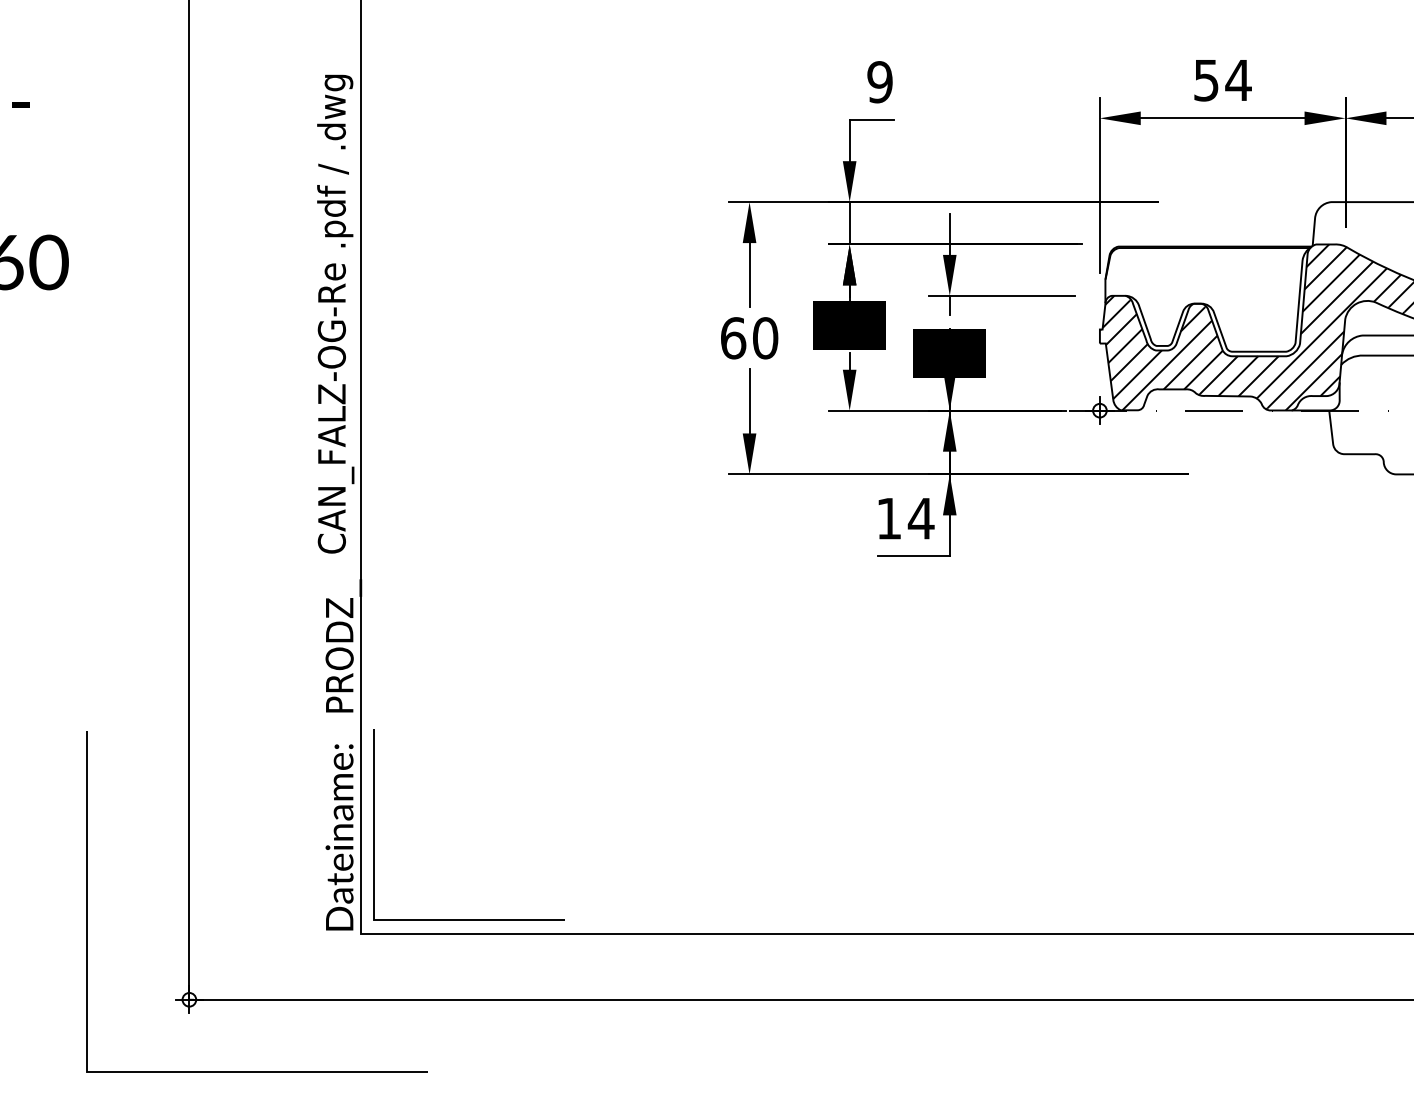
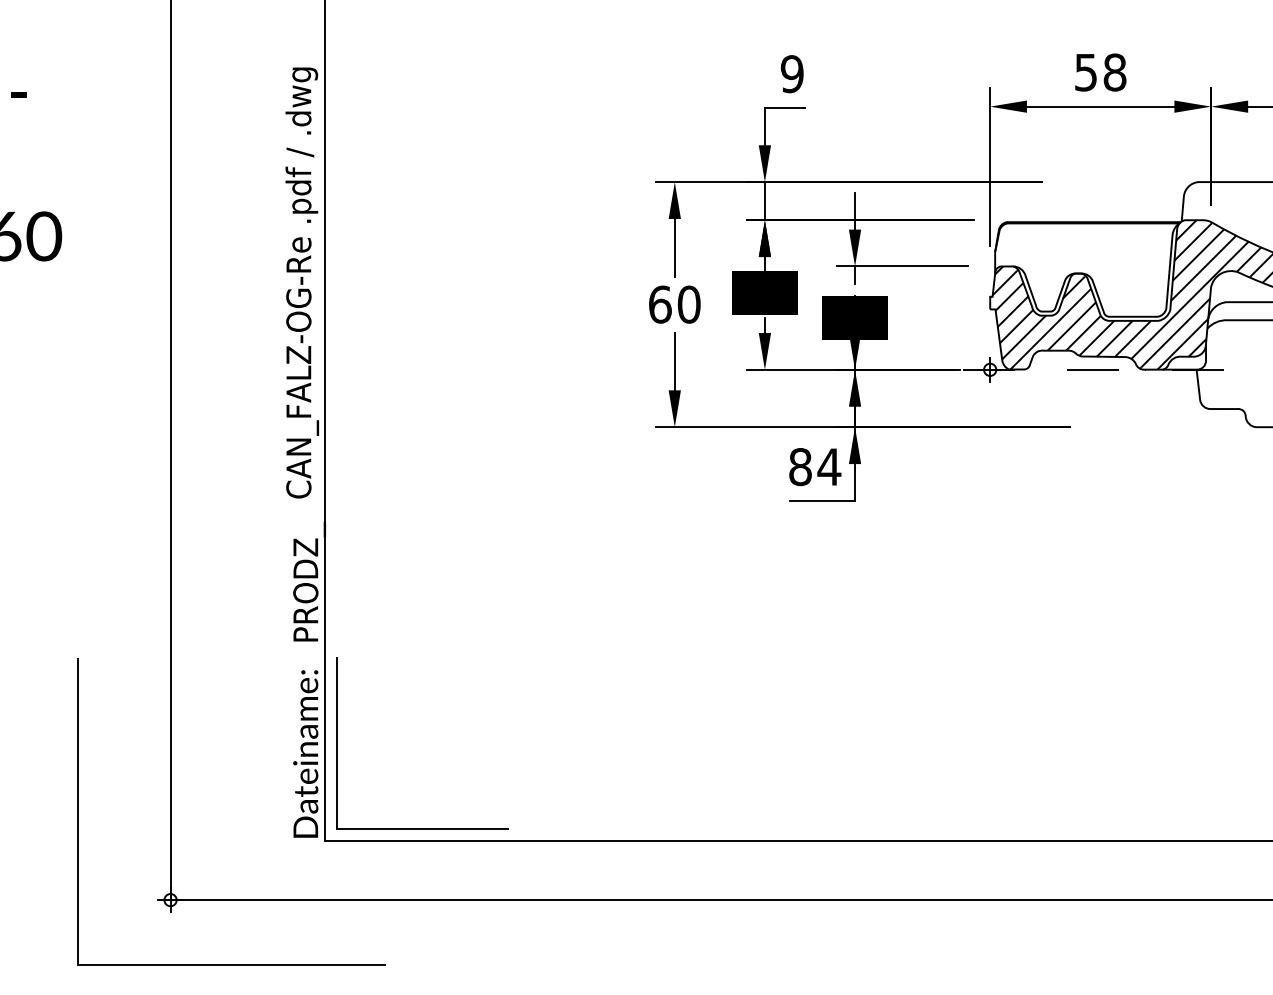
text: (1238, 80) -> (1114, 72), 54 -> 58
text: (889, 519) -> (800, 467), 14 -> 84

